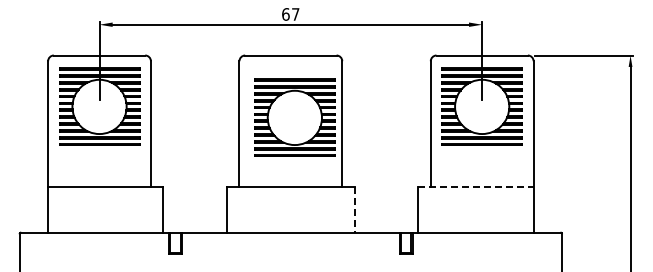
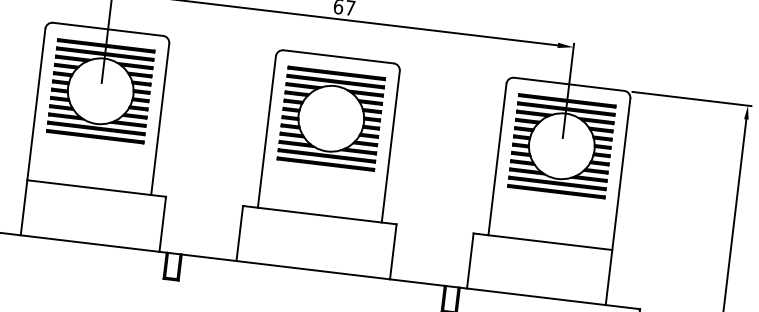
part: (294, 117) -> (330, 118), moved
line: (476, 186) -> (543, 241), dashed -> solid
line: (354, 209) -> (393, 251), dashed -> solid

